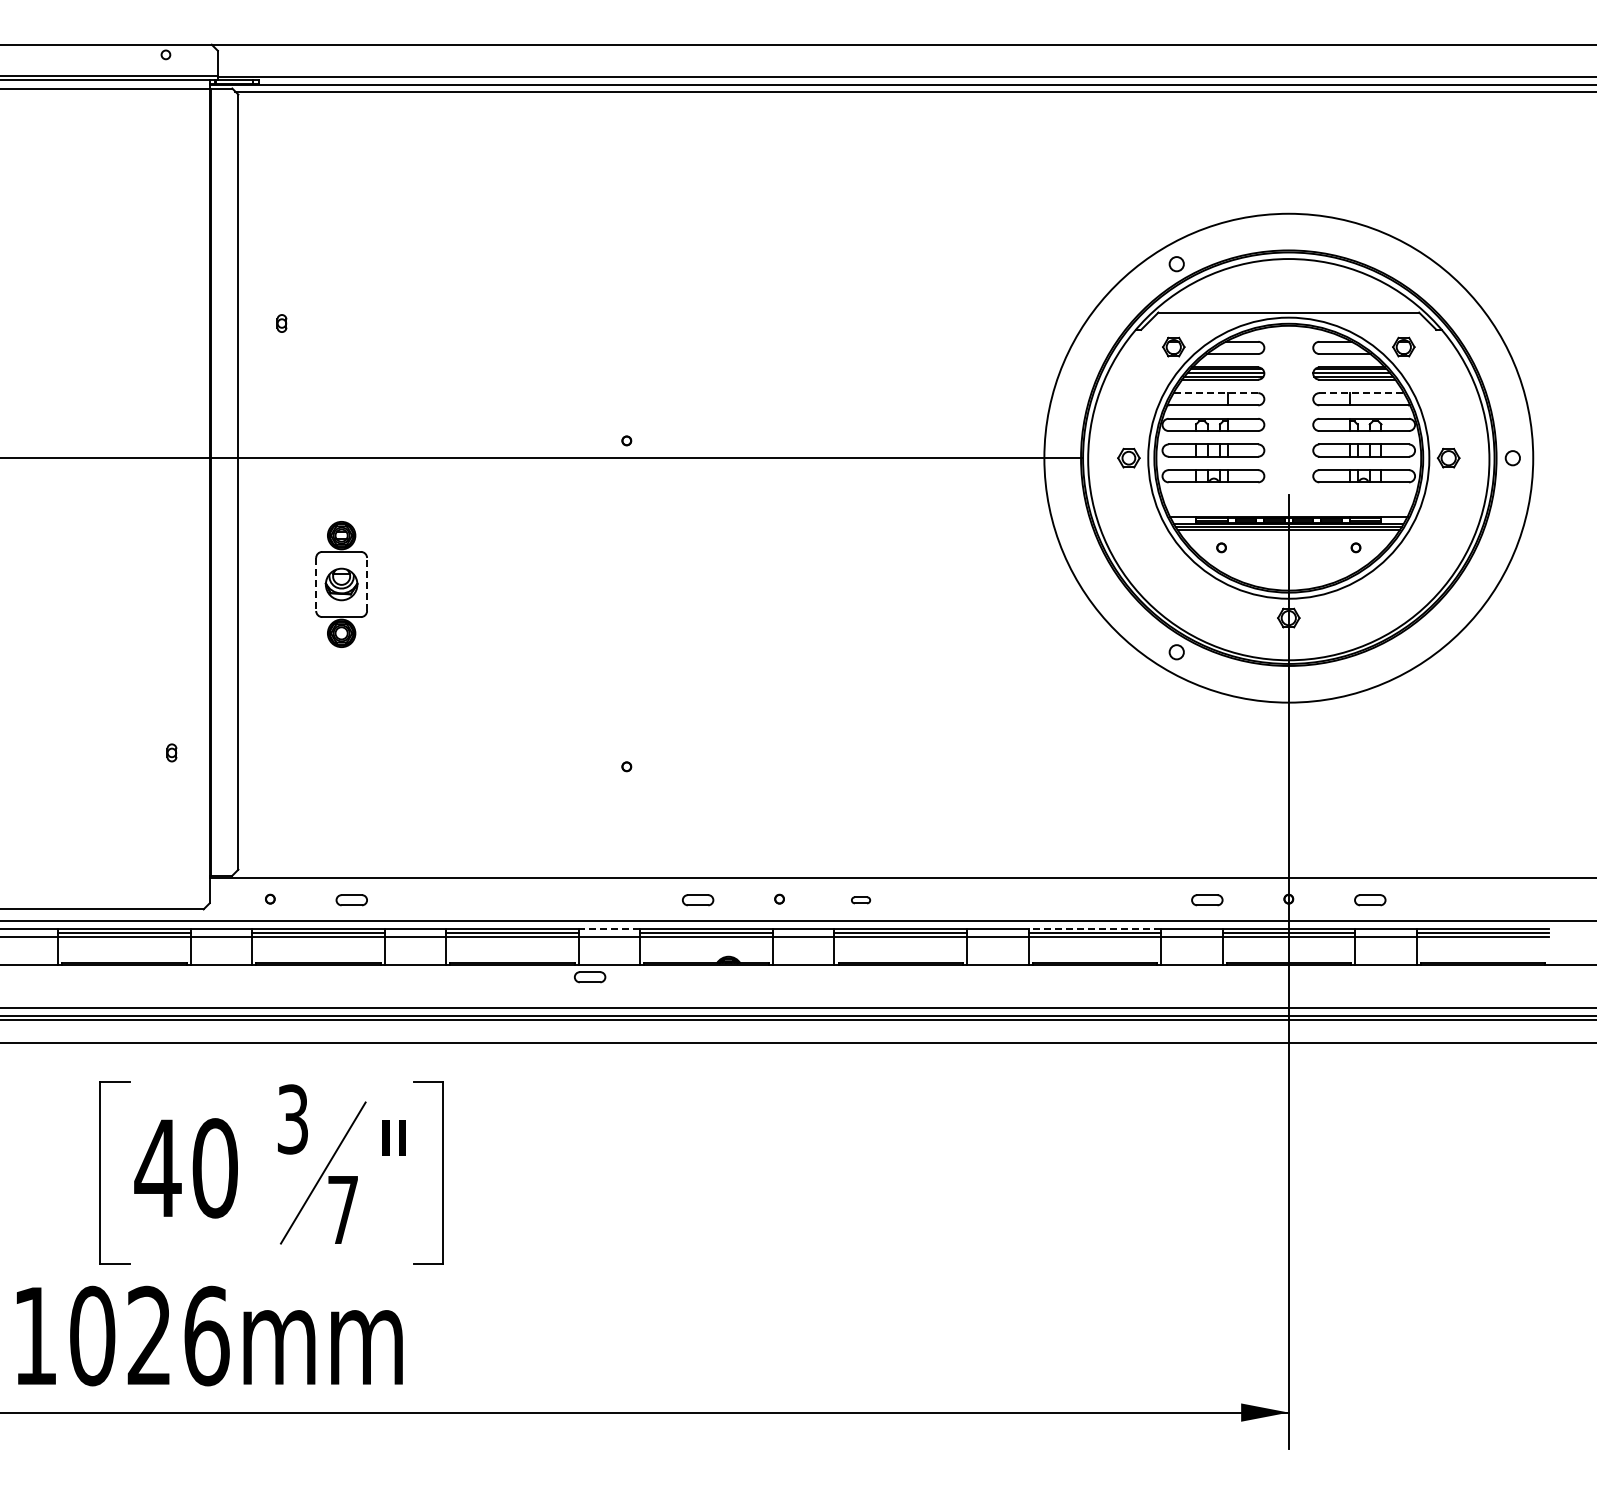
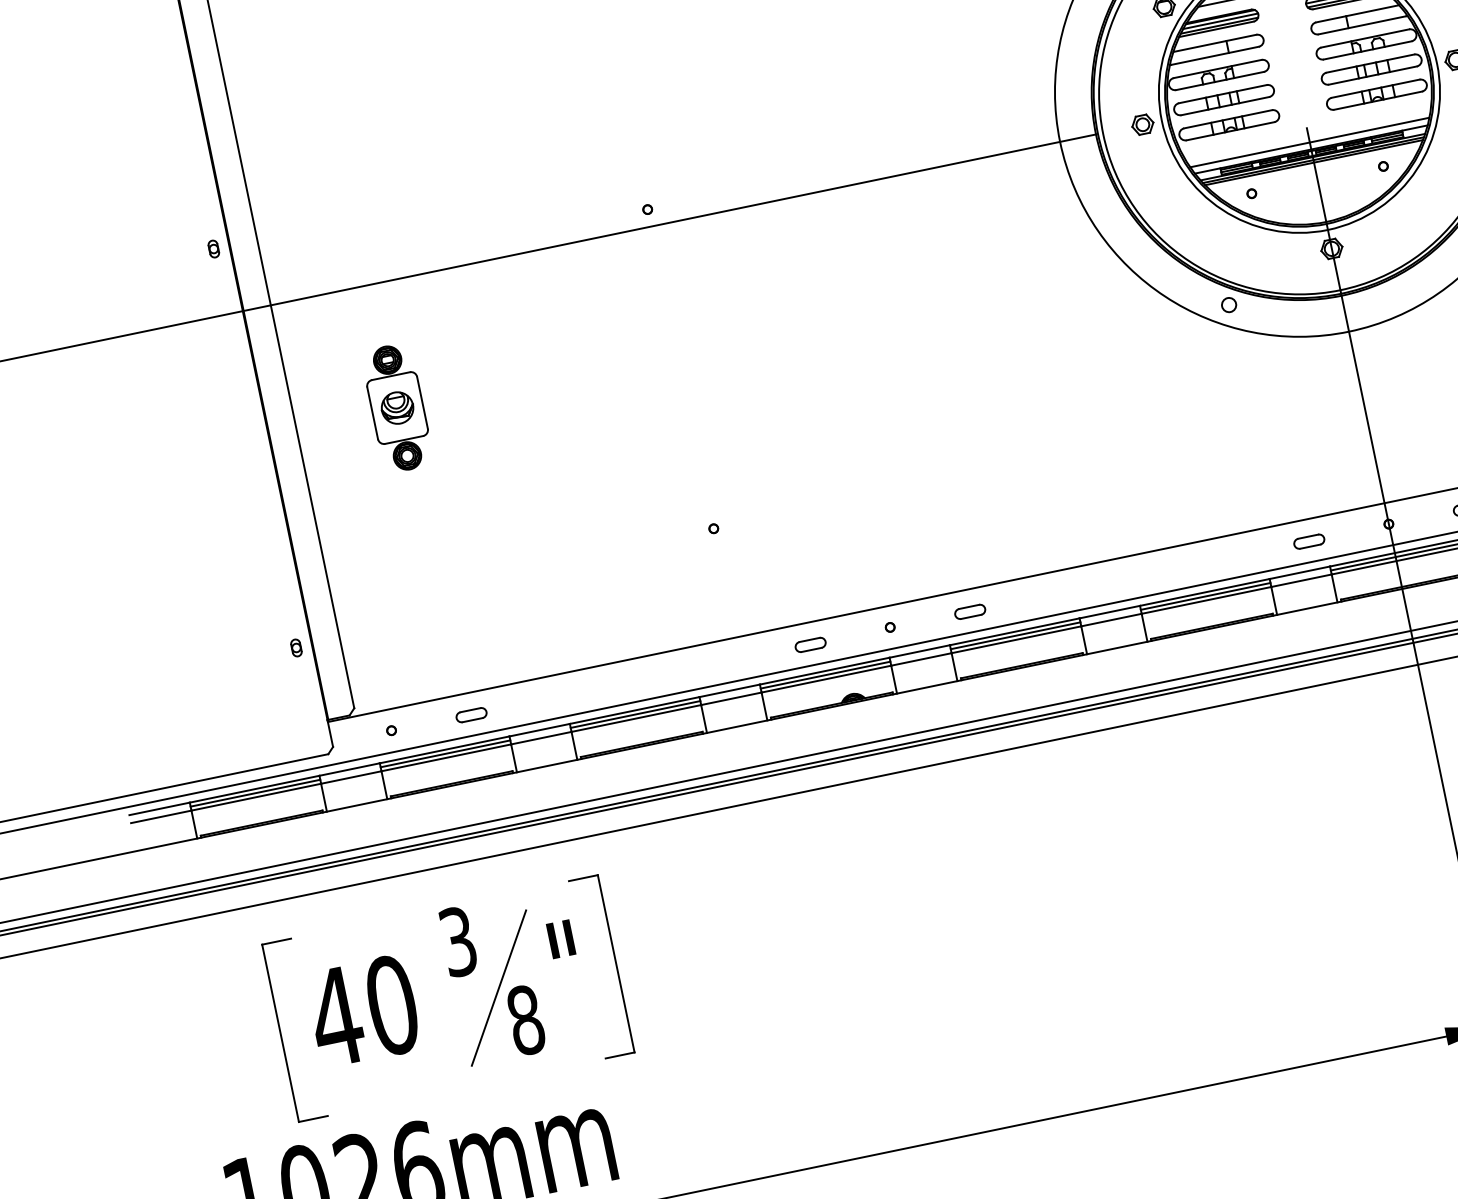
part: (281, 323) -> (213, 249), moved
line: (1215, 393) -> (1214, 43), dashed -> solid
line: (1362, 393) -> (1358, 14), dashed -> solid
line: (1288, 509) -> (1309, 142), added
line: (367, 584) -> (422, 402), dashed -> solid
line: (316, 585) -> (373, 414), dashed -> solid
part: (171, 752) -> (295, 647), moved
part: (860, 900) -> (969, 612), size x1.67
line: (609, 928) -> (729, 690), dashed -> solid
line: (1094, 928) -> (1204, 592), dashed -> solid
part: (590, 977) -> (720, 742), removed
text: (342, 1209) -> (525, 1019), 7 -> 8

